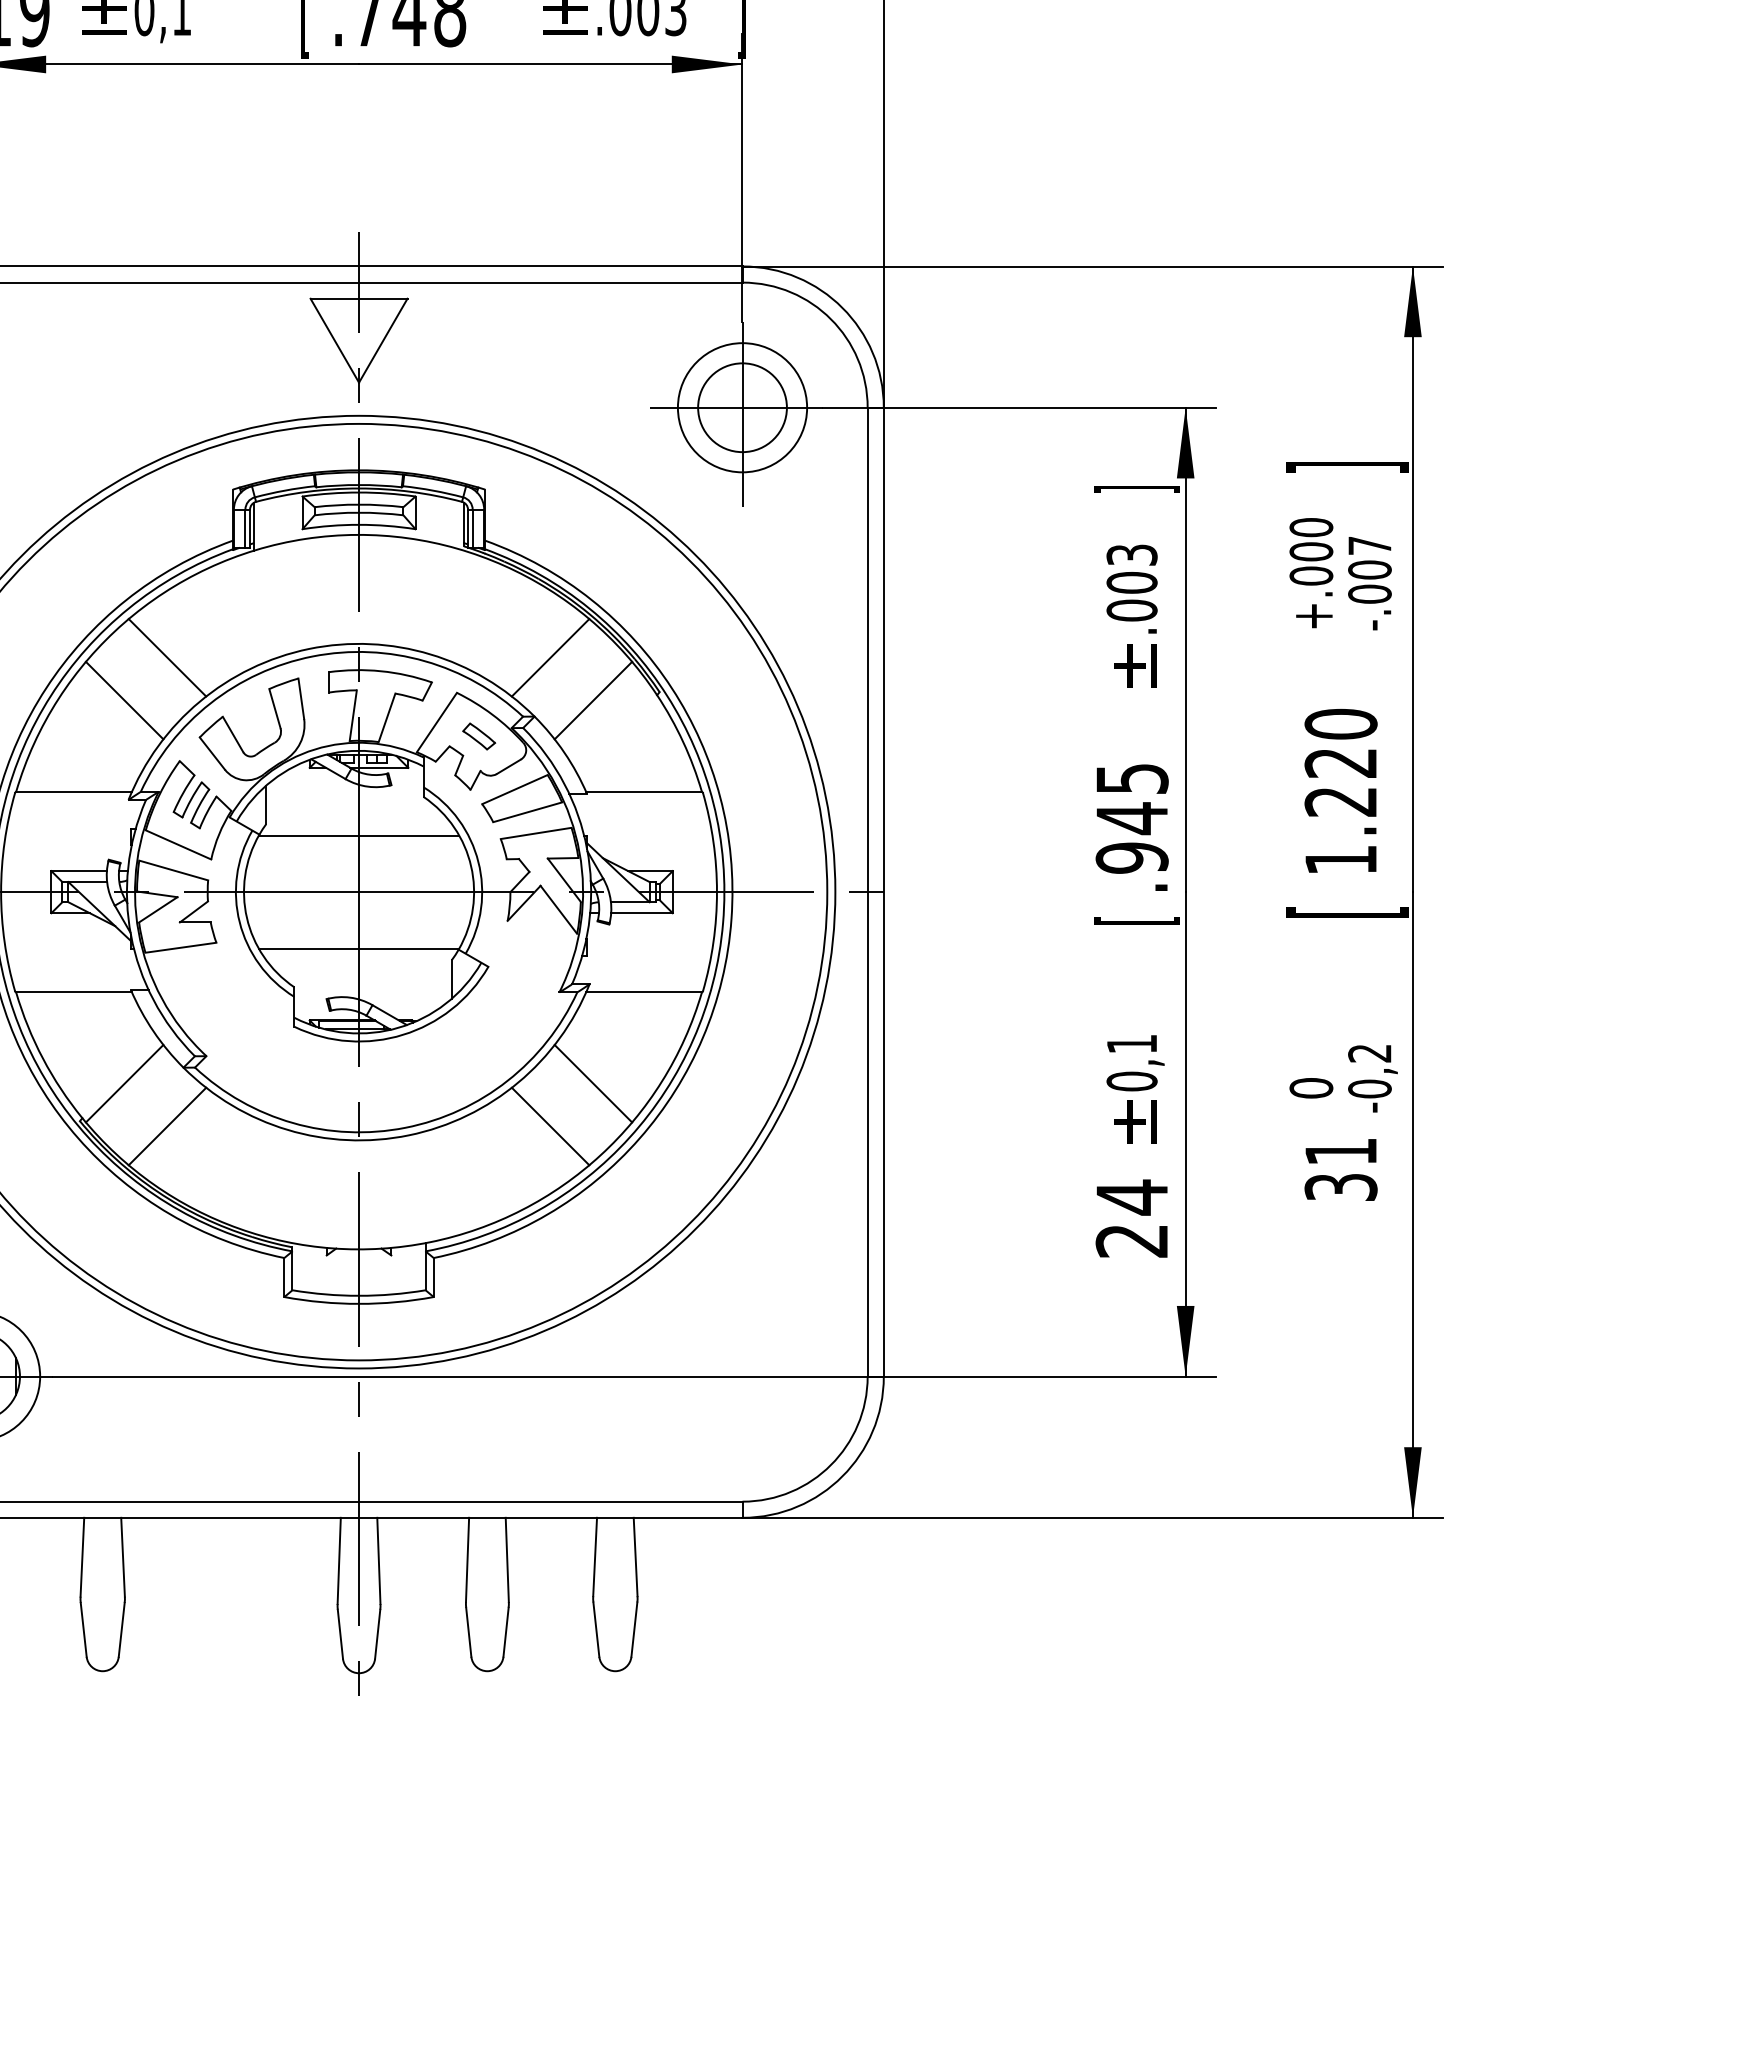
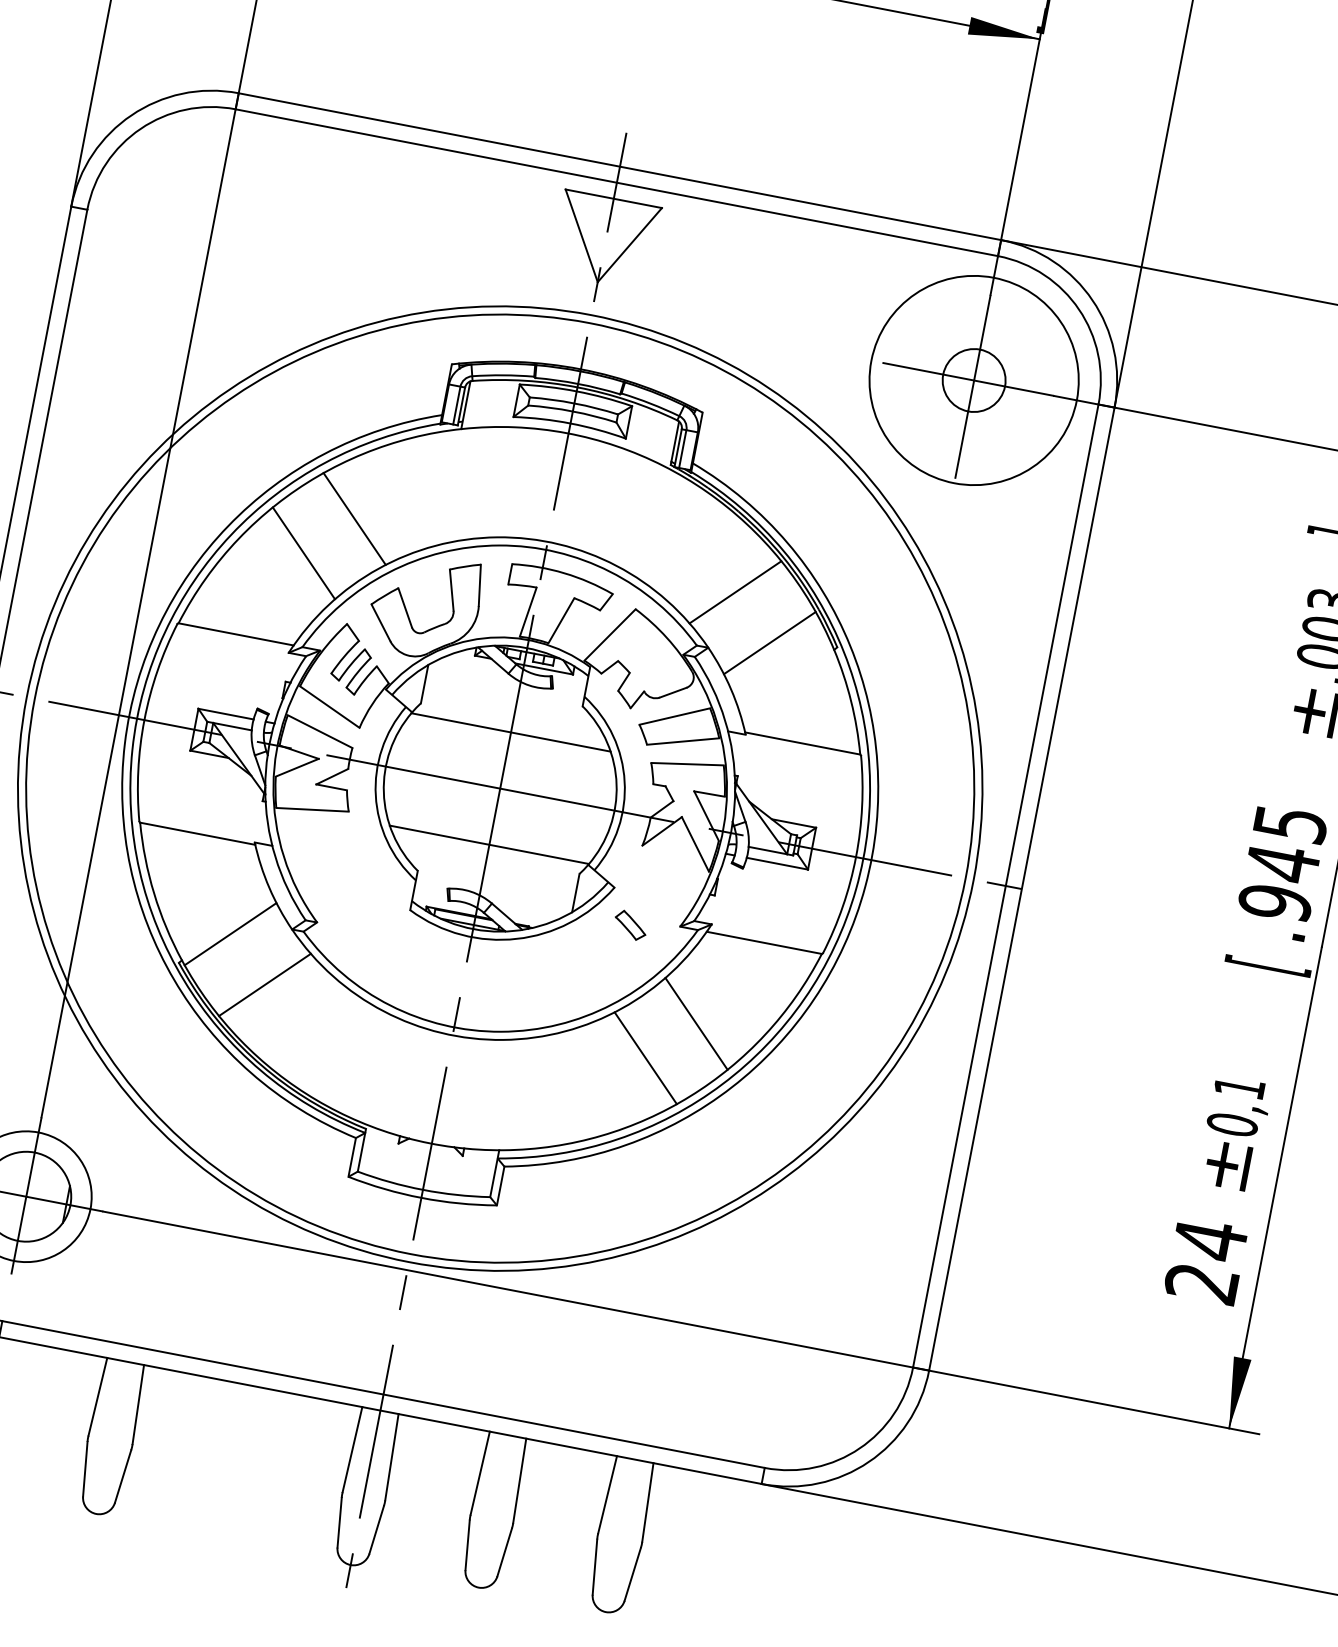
circle: (742, 407) -> (974, 380), size x0.7
circle: (742, 407) -> (974, 380), size x1.6
part: (479, 736) -> (631, 925), moved

